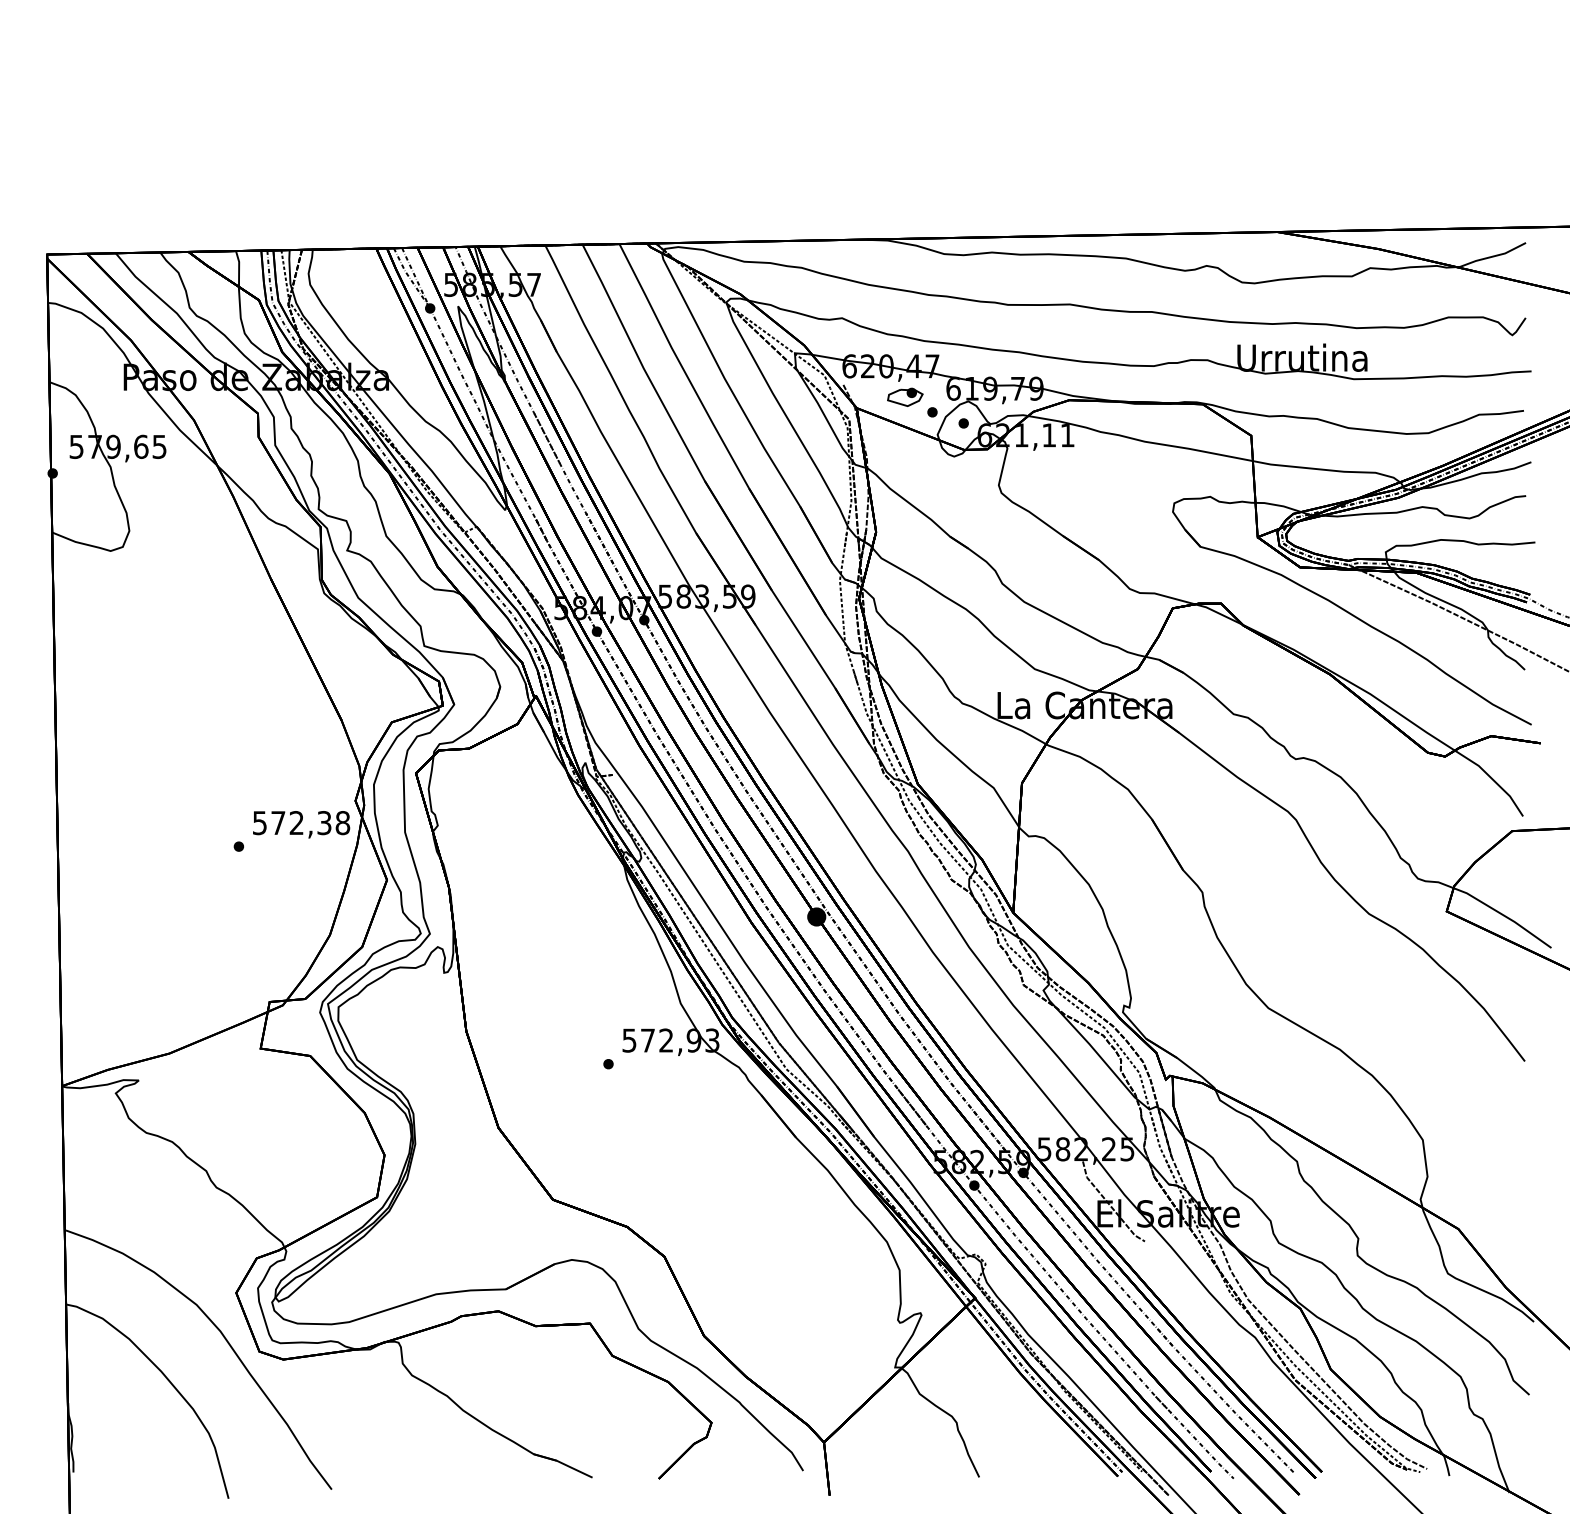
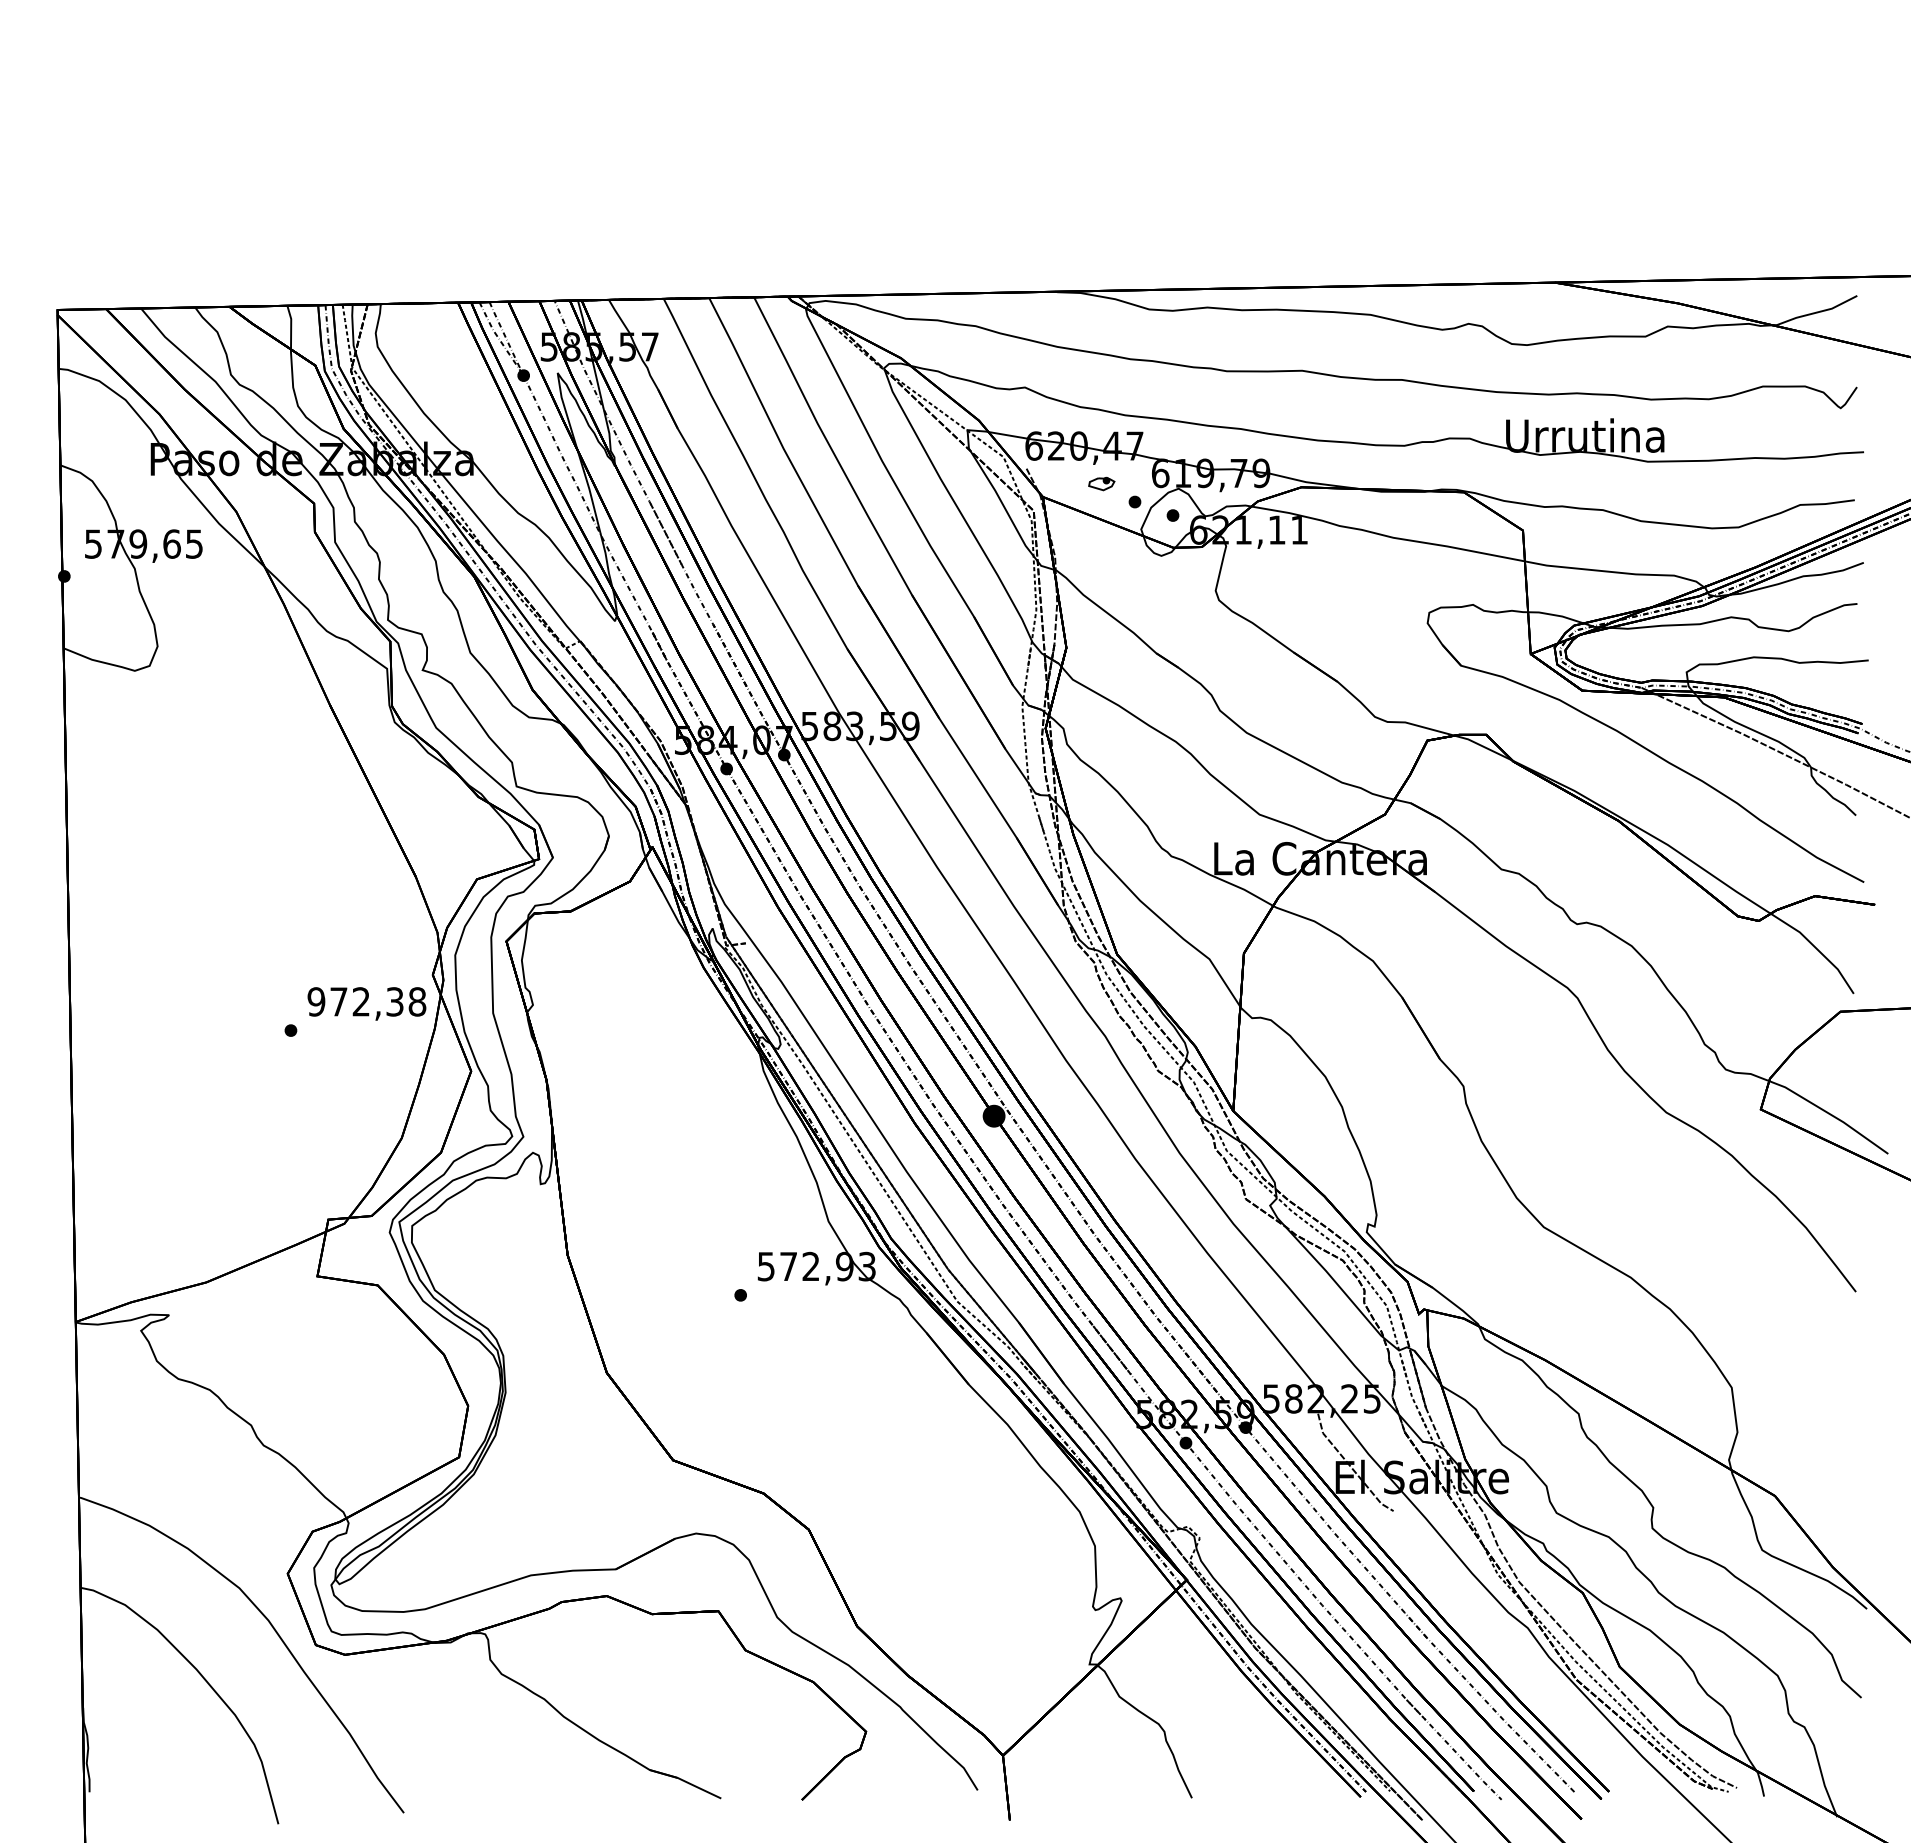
part: (904, 397) -> (1101, 483), size x0.6
text: (259, 822) -> (316, 1001), 572,38 -> 972,38

